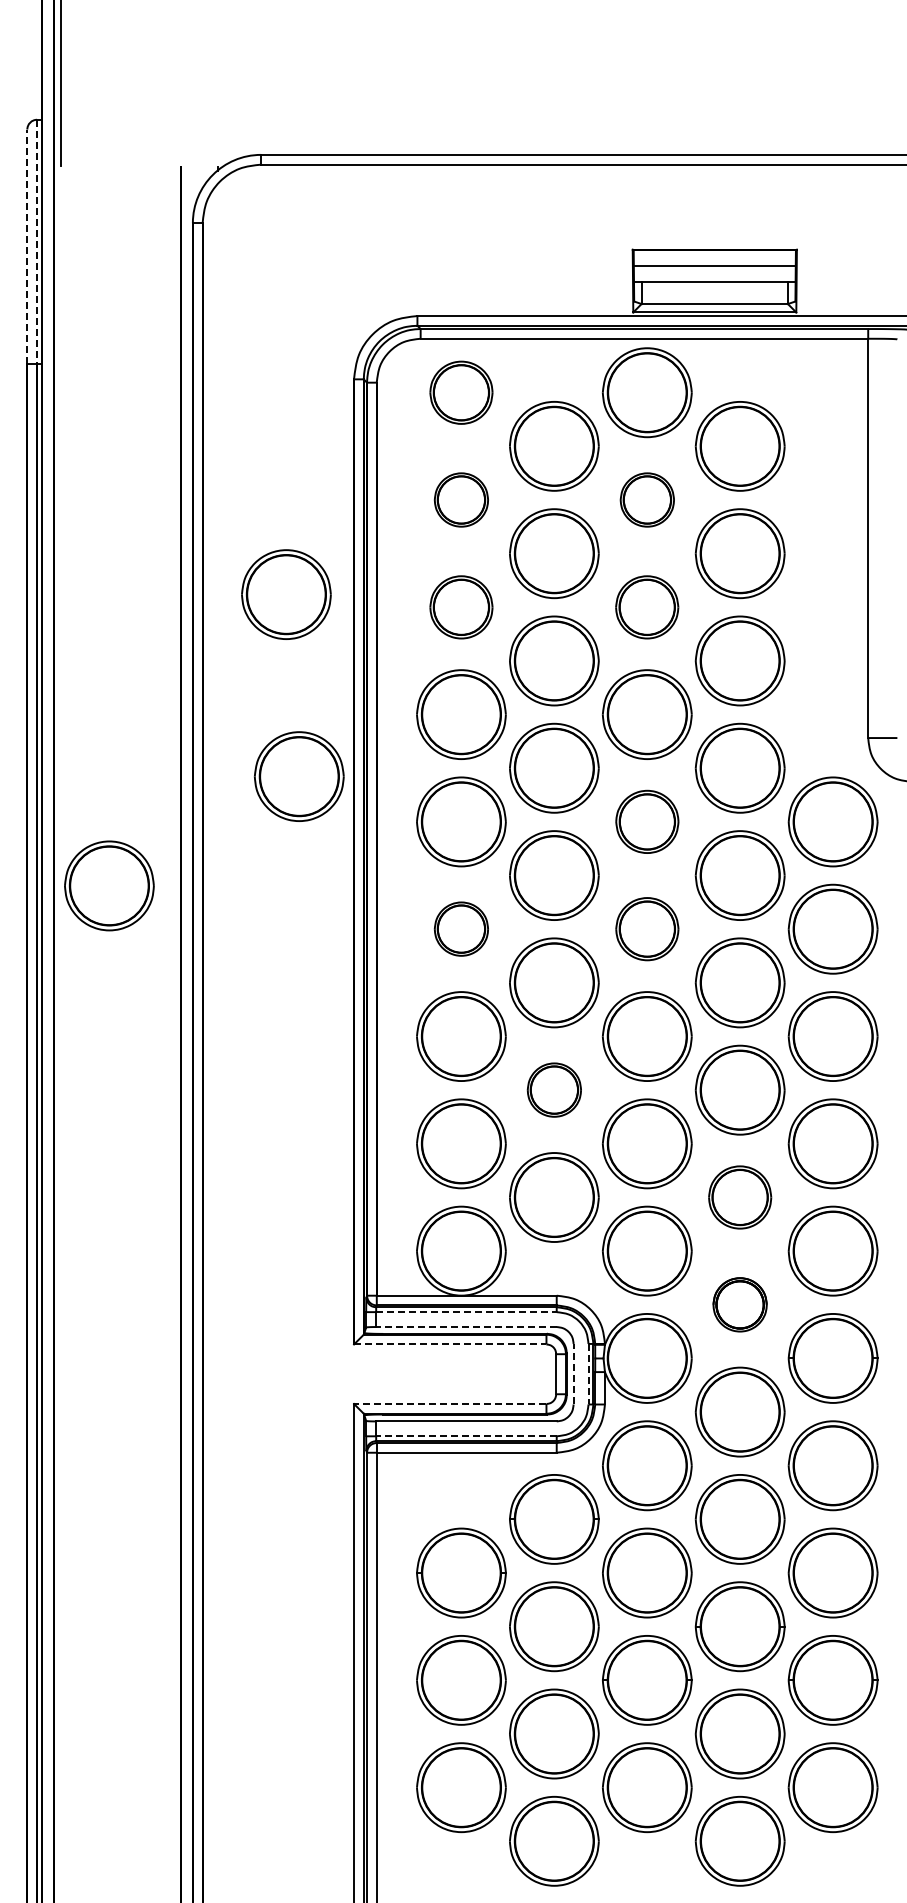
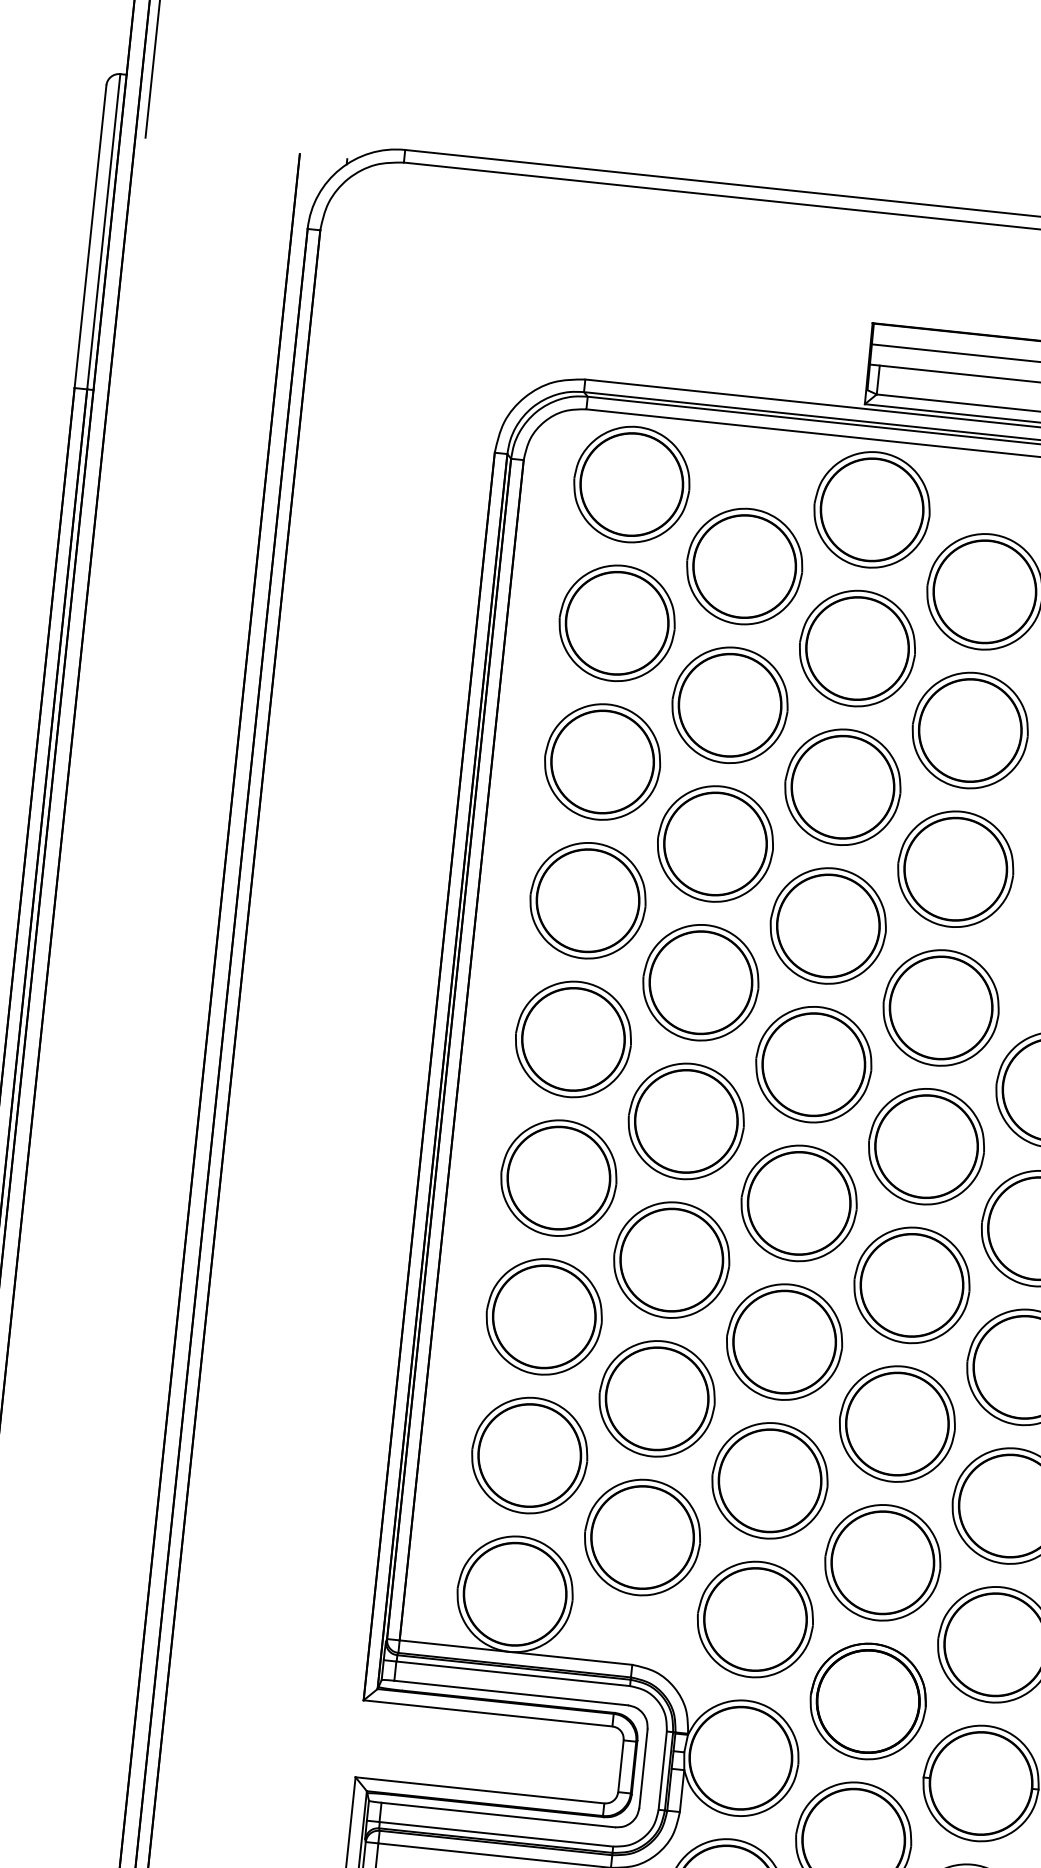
line: (37, 241) -> (104, 231), dashed -> solid
line: (27, 246) -> (90, 236), dashed -> solid
part: (461, 392) -> (631, 484), size x1.43
part: (461, 499) -> (617, 622), size x1.67
part: (647, 499) -> (857, 647), size x1.67
part: (286, 594) -> (378, 721), removed
part: (461, 607) -> (602, 762), size x1.43
part: (646, 607) -> (841, 787), size x1.43
part: (299, 776) -> (370, 958), removed
part: (647, 821) -> (814, 1064), size x1.43
part: (109, 885) -> (109, 1073), removed
part: (461, 928) -> (559, 1177), size x1.67
part: (647, 928) -> (799, 1202), size x1.43
part: (554, 1089) -> (657, 1397), size x1.67
part: (739, 1197) -> (881, 1562), size x1.43
part: (739, 1304) -> (867, 1701), size x1.67
line: (466, 1312) -> (513, 1674), dashed -> solid
line: (465, 1327) -> (510, 1693), dashed -> solid
line: (450, 1344) -> (488, 1713), dashed -> solid
line: (573, 1373) -> (643, 1767), dashed -> solid
line: (588, 1374) -> (662, 1771), dashed -> solid
line: (449, 1403) -> (479, 1789), dashed -> solid
line: (465, 1436) -> (495, 1834), dashed -> solid

